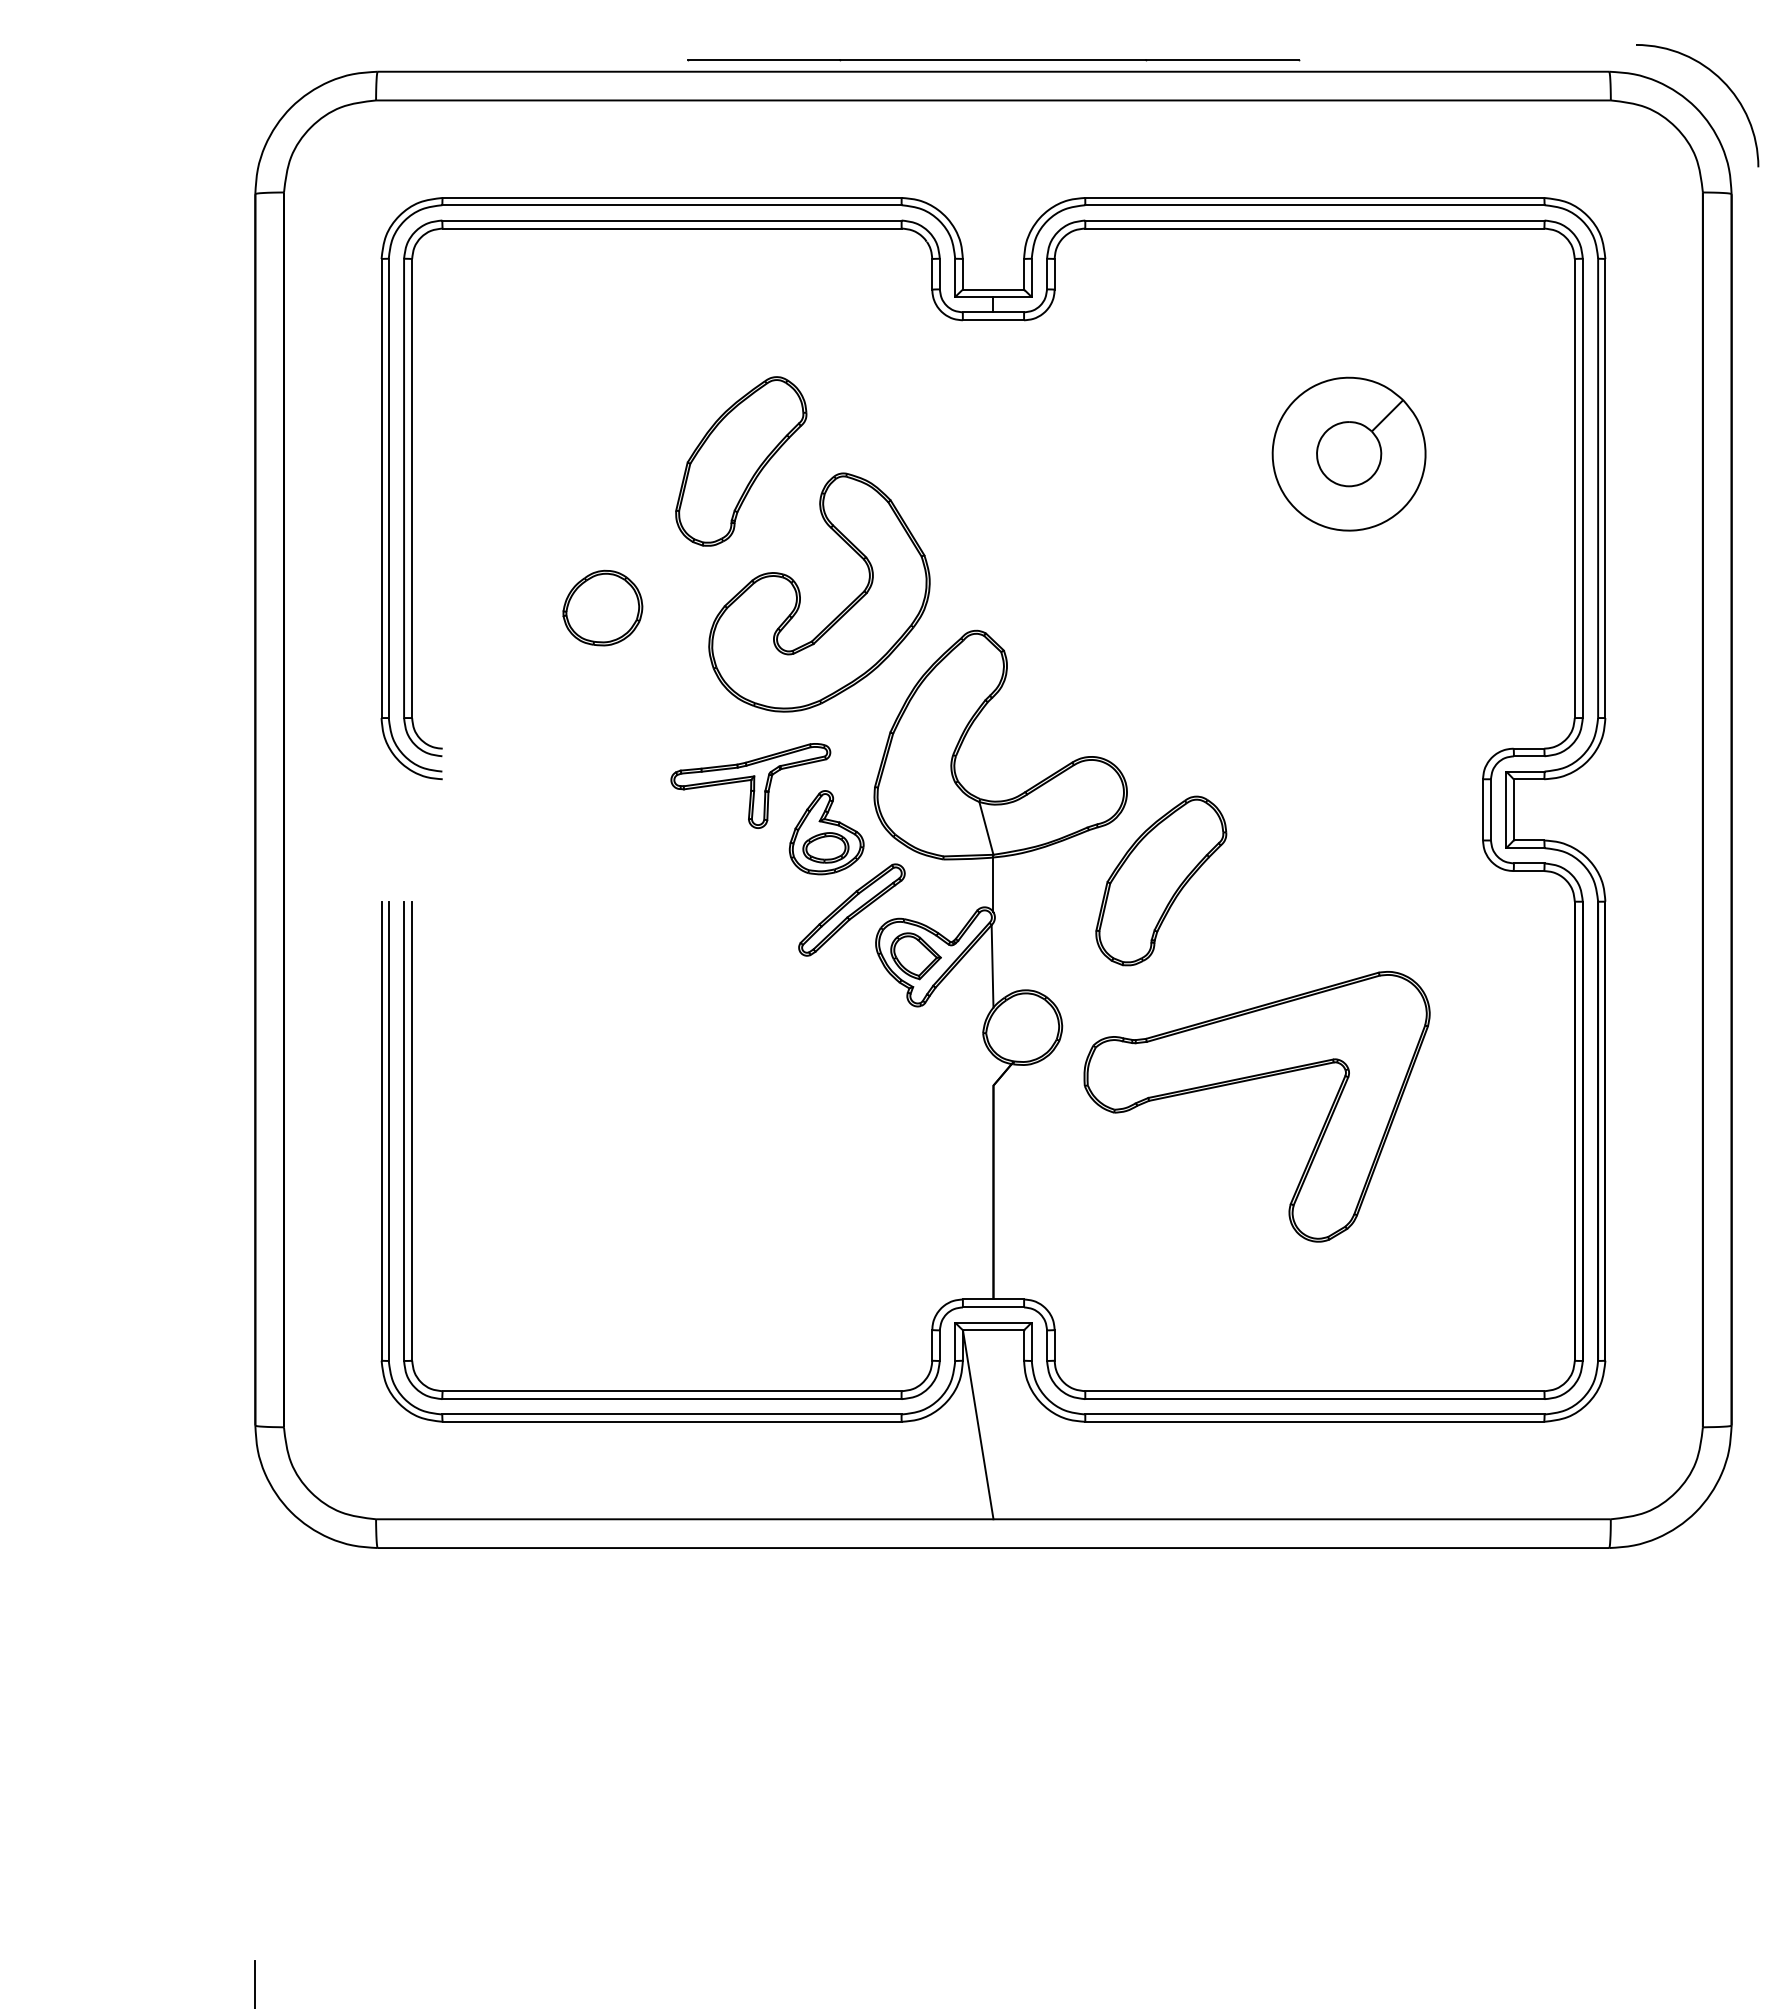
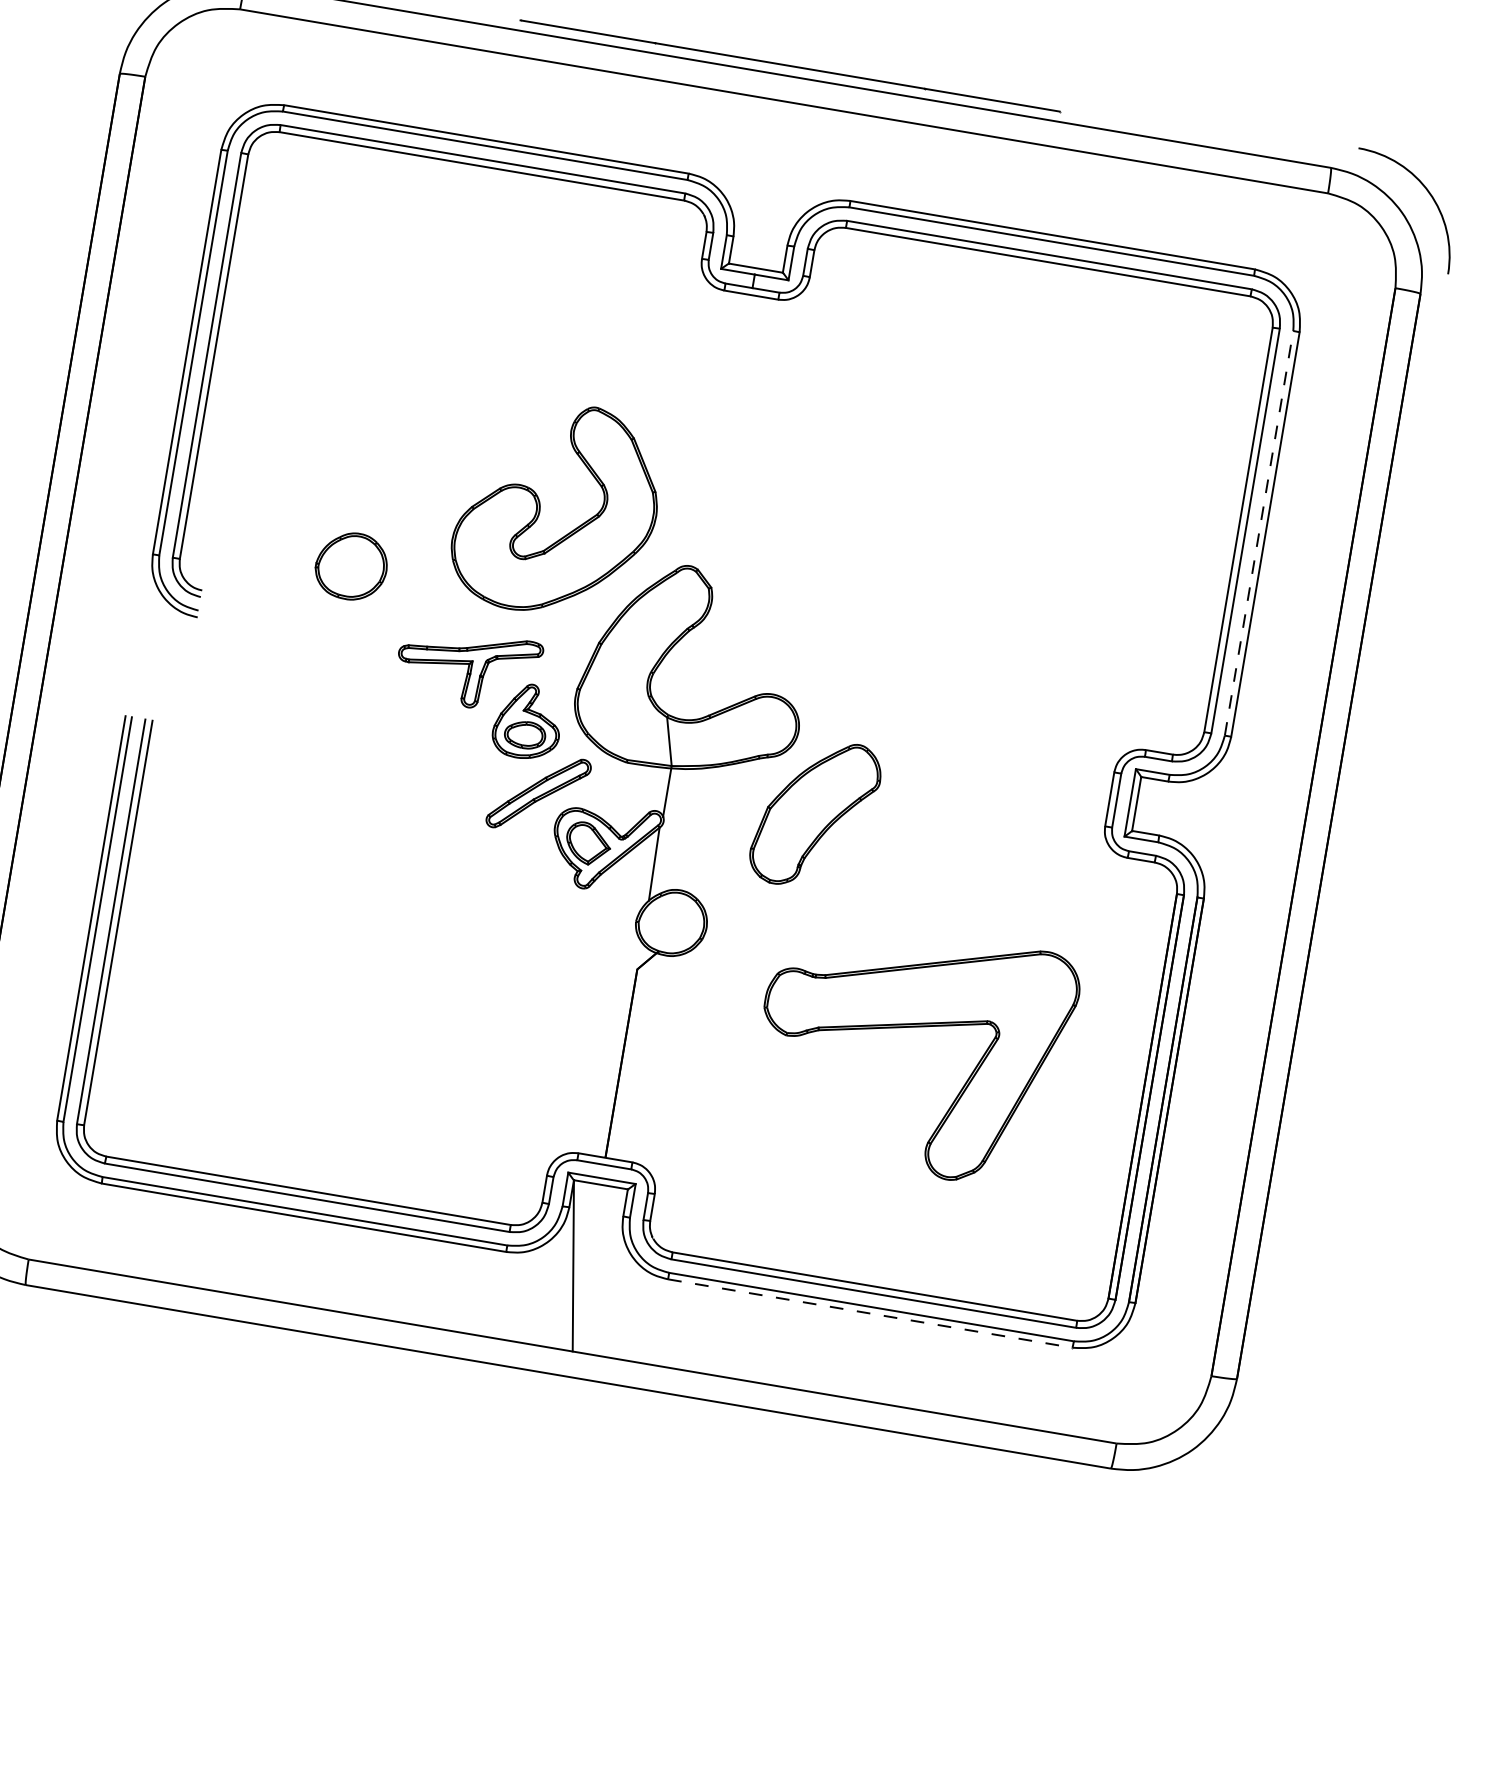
part: (1348, 453) -> (1044, 465), removed
part: (741, 461) -> (508, 381), removed
line: (1598, 488) -> (1259, 533), solid -> dashed
part: (602, 607) -> (351, 565), moved
part: (1253, 1080) -> (913, 1027), moved
line: (1315, 1421) -> (870, 1313), solid -> dashed

